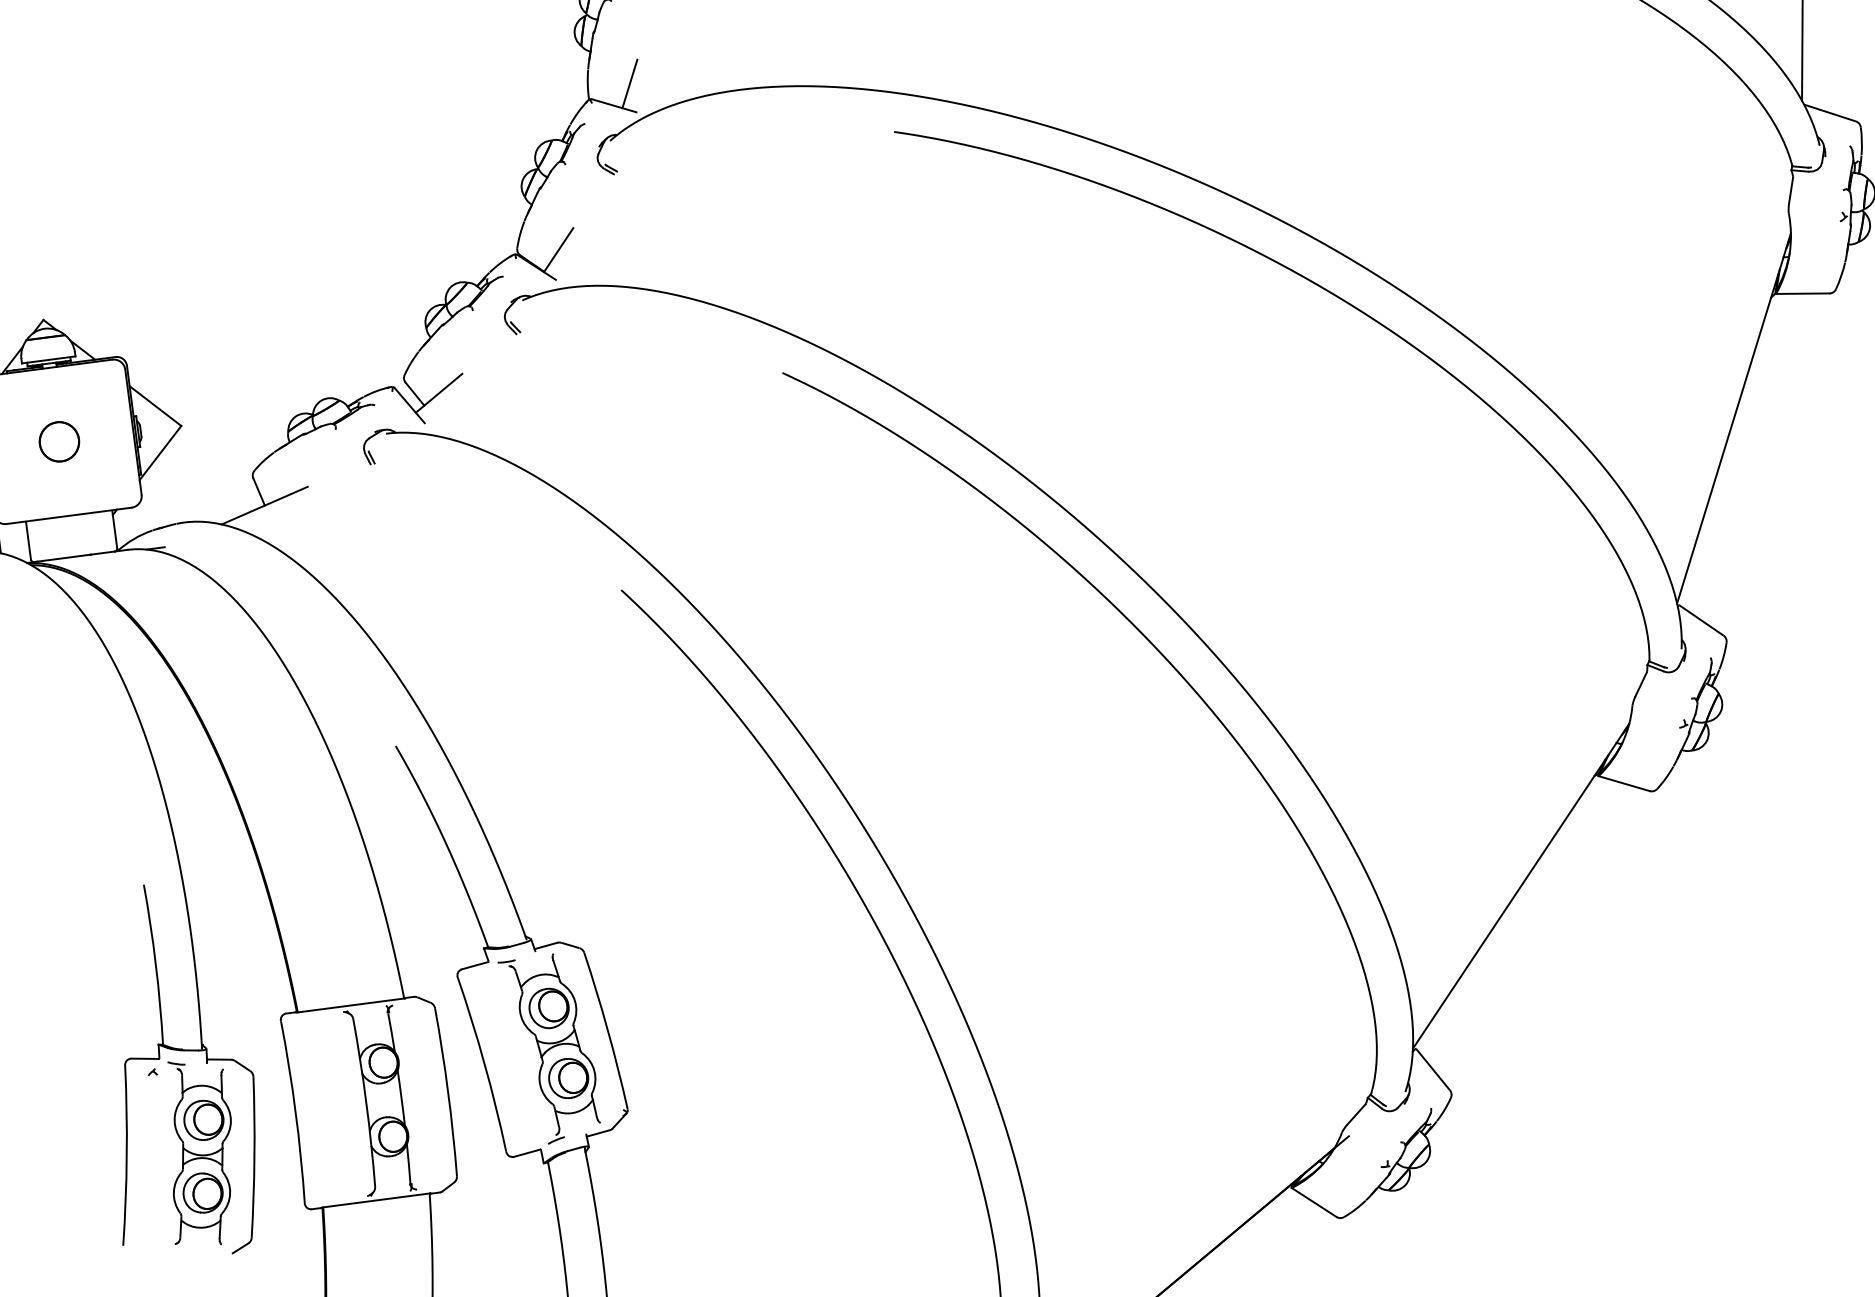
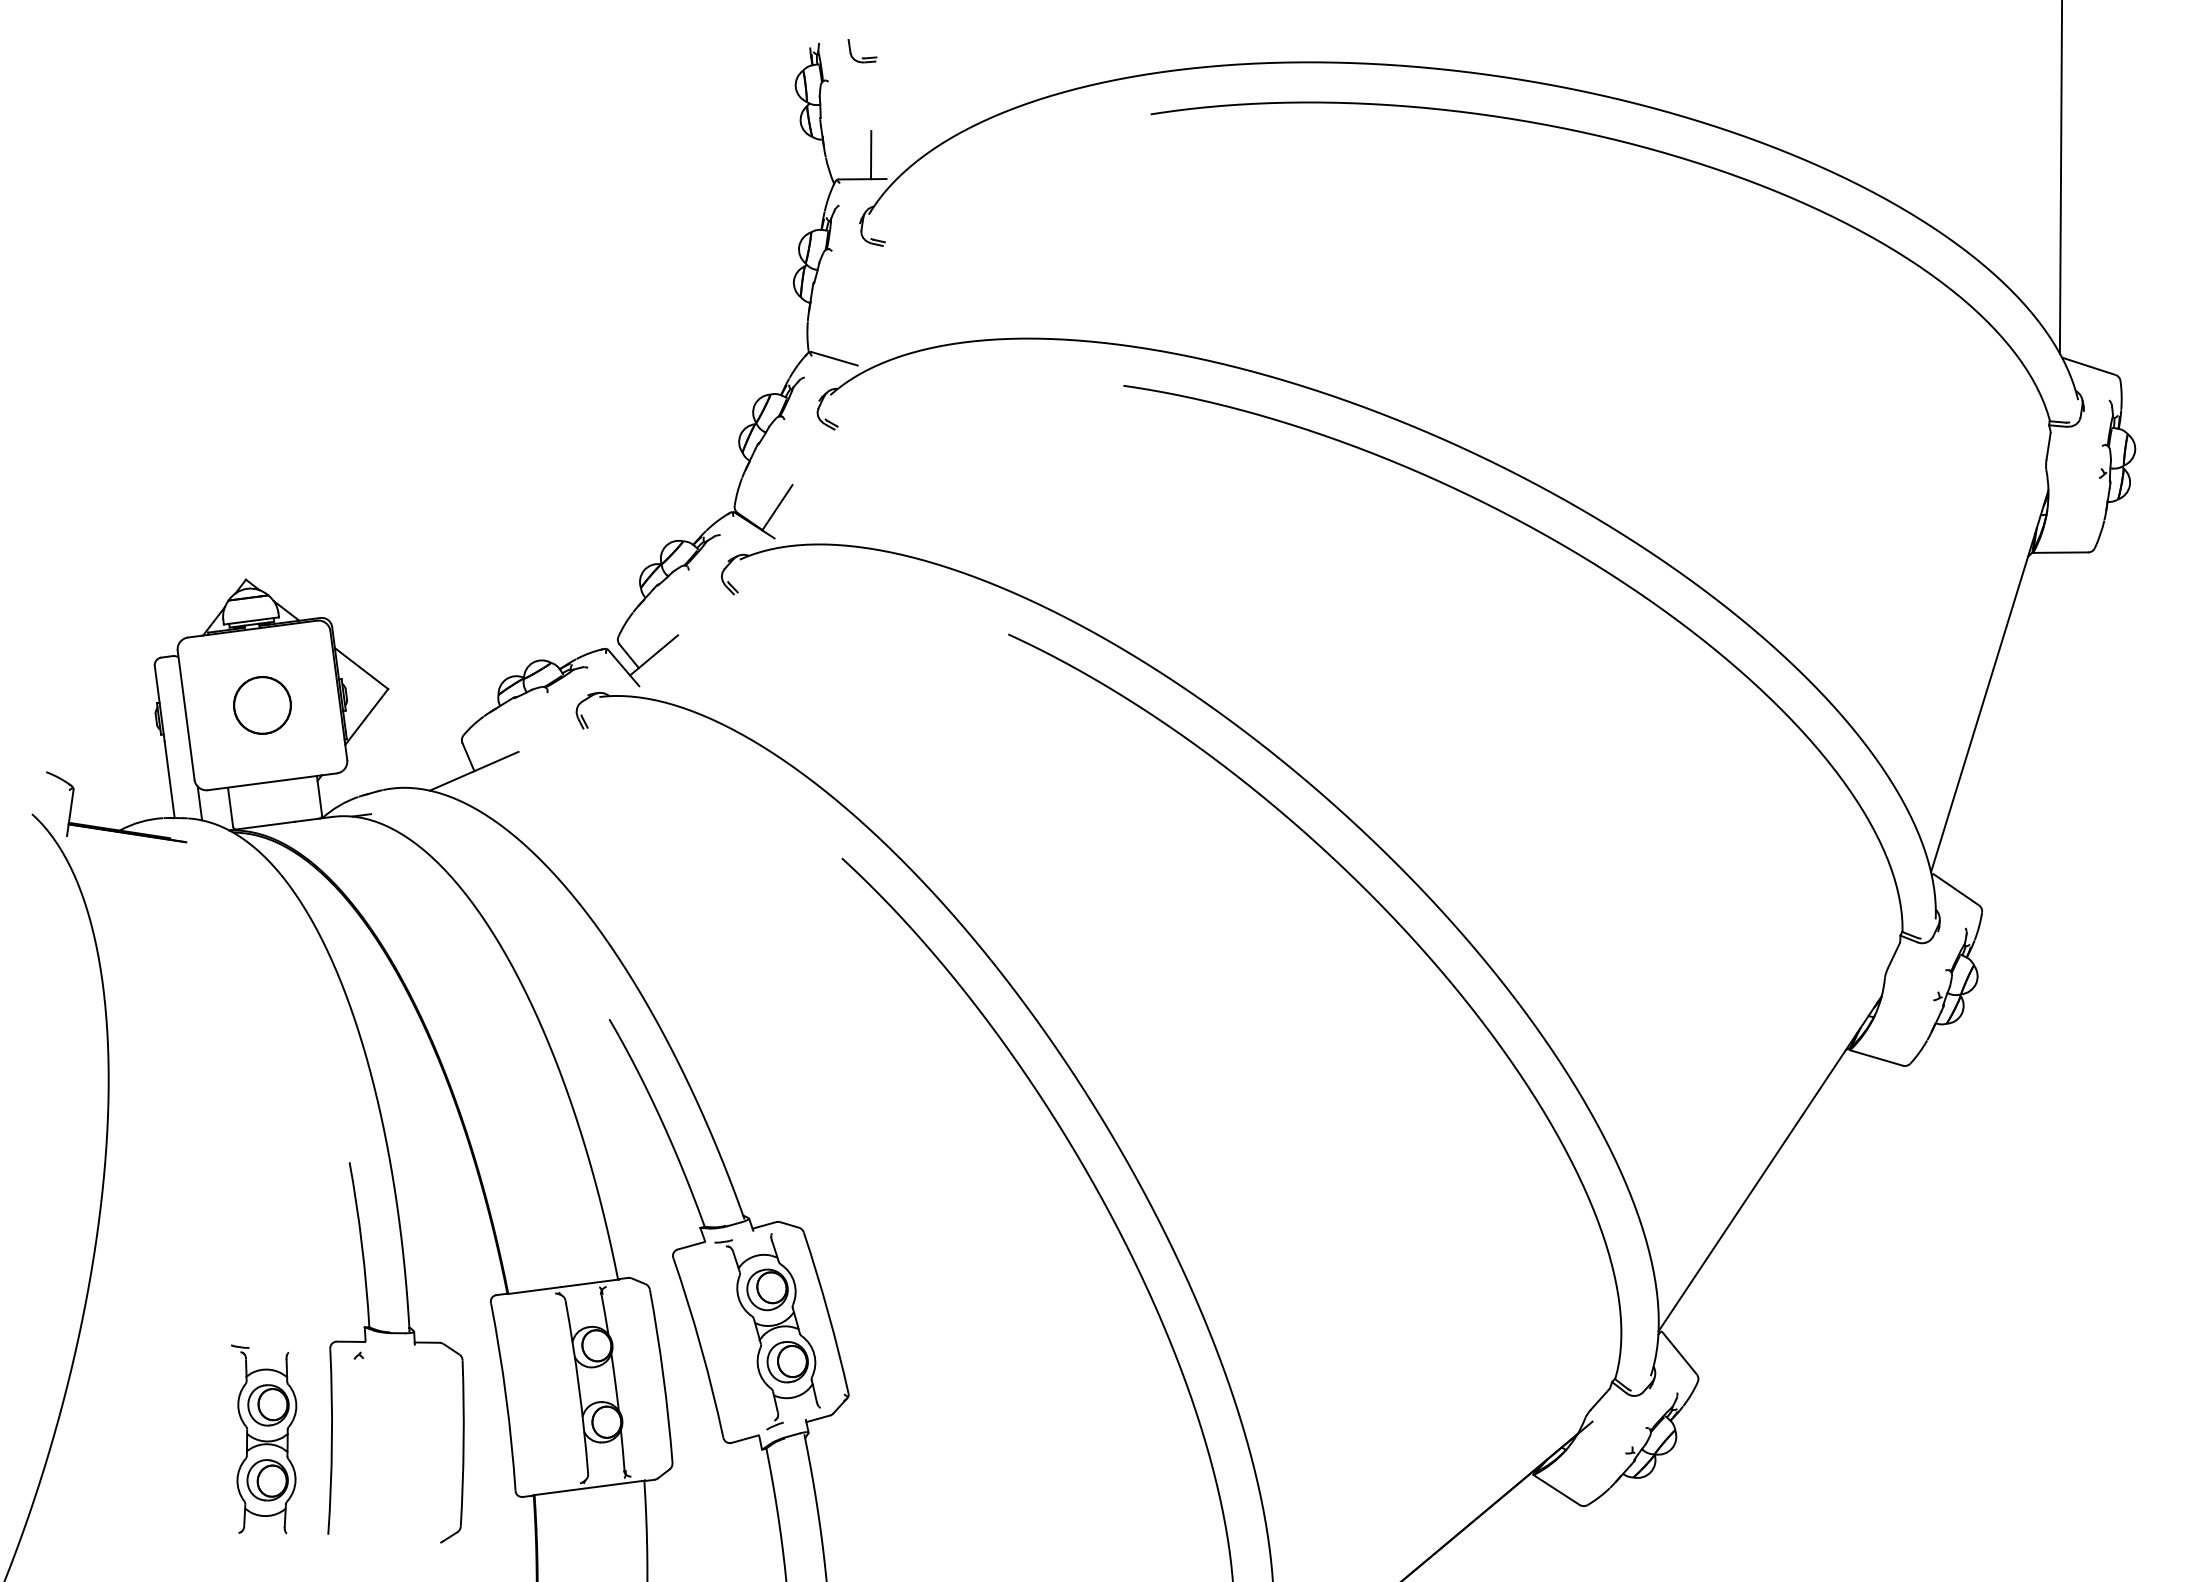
line: (629, 84) -> (850, 336), removed
circle: (59, 441) -> (262, 705), size x1.4
part: (200, 1153) -> (264, 1439), moved

